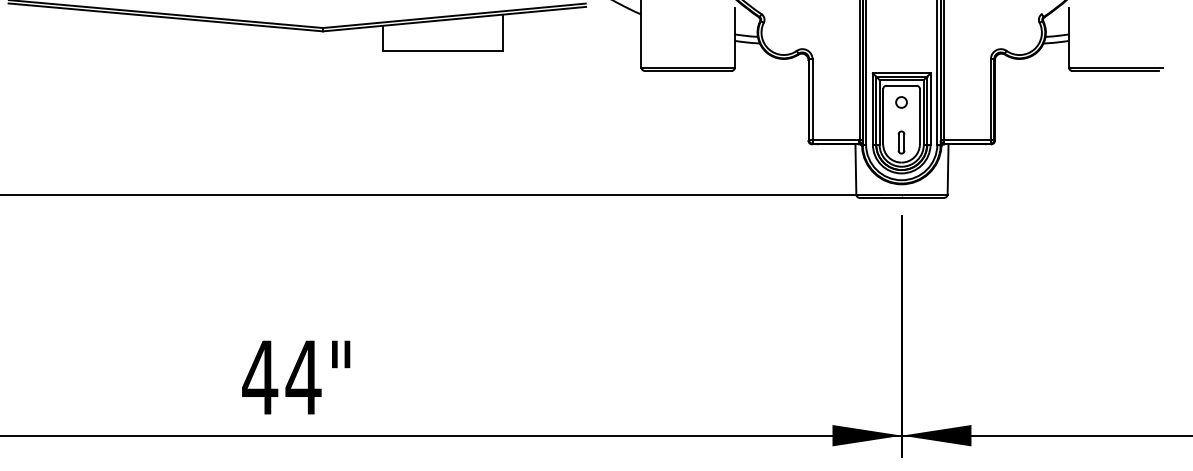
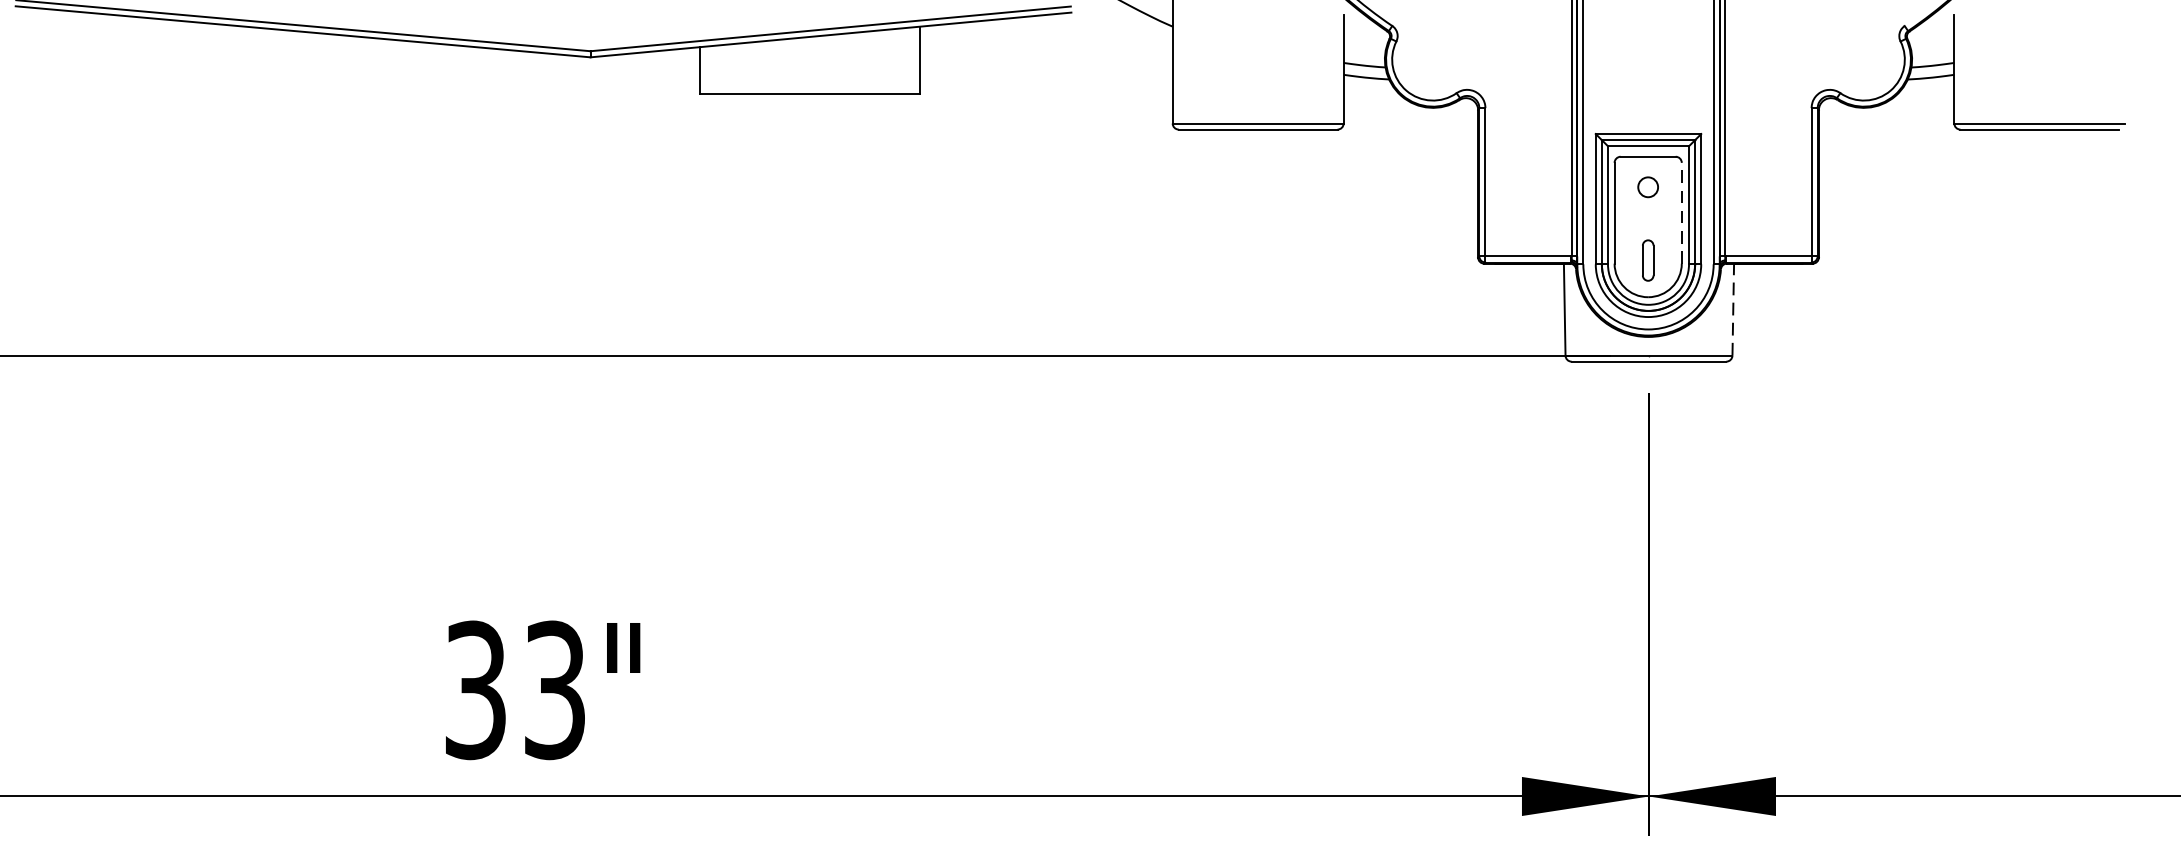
line: (919, 116) -> (1681, 212), solid -> dashed
line: (948, 168) -> (1734, 308), solid -> dashed
text: (281, 377) -> (514, 690), 44" -> 33"

